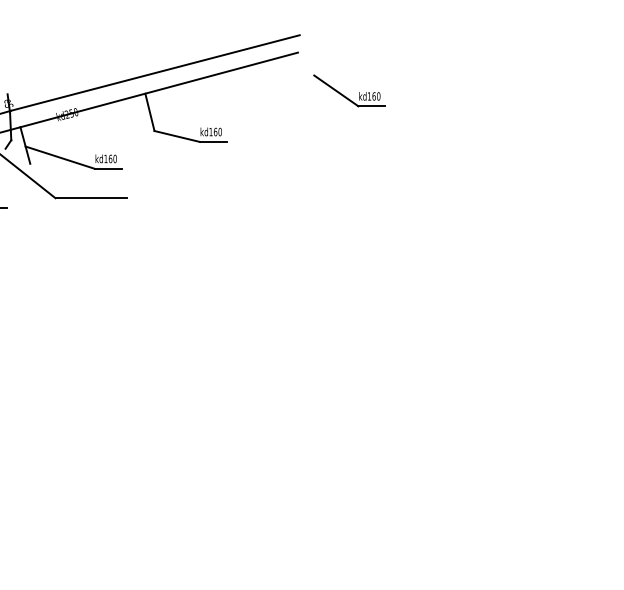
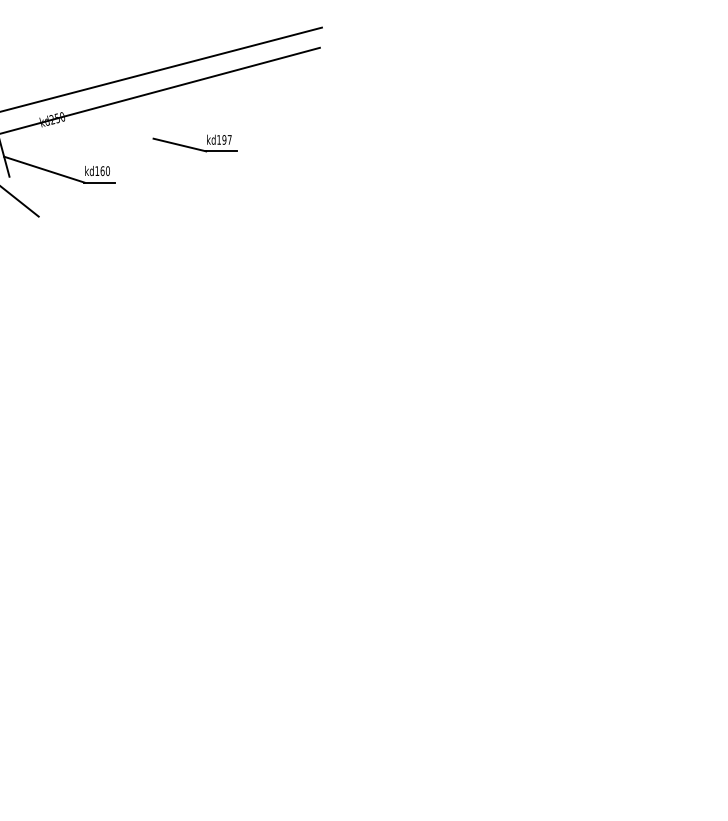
part: (345, 96) -> (375, 98), removed
line: (149, 111) -> (147, 116), removed
text: (217, 131) -> (226, 139), kd160 -> kd197
line: (91, 198) -> (80, 216), removed

